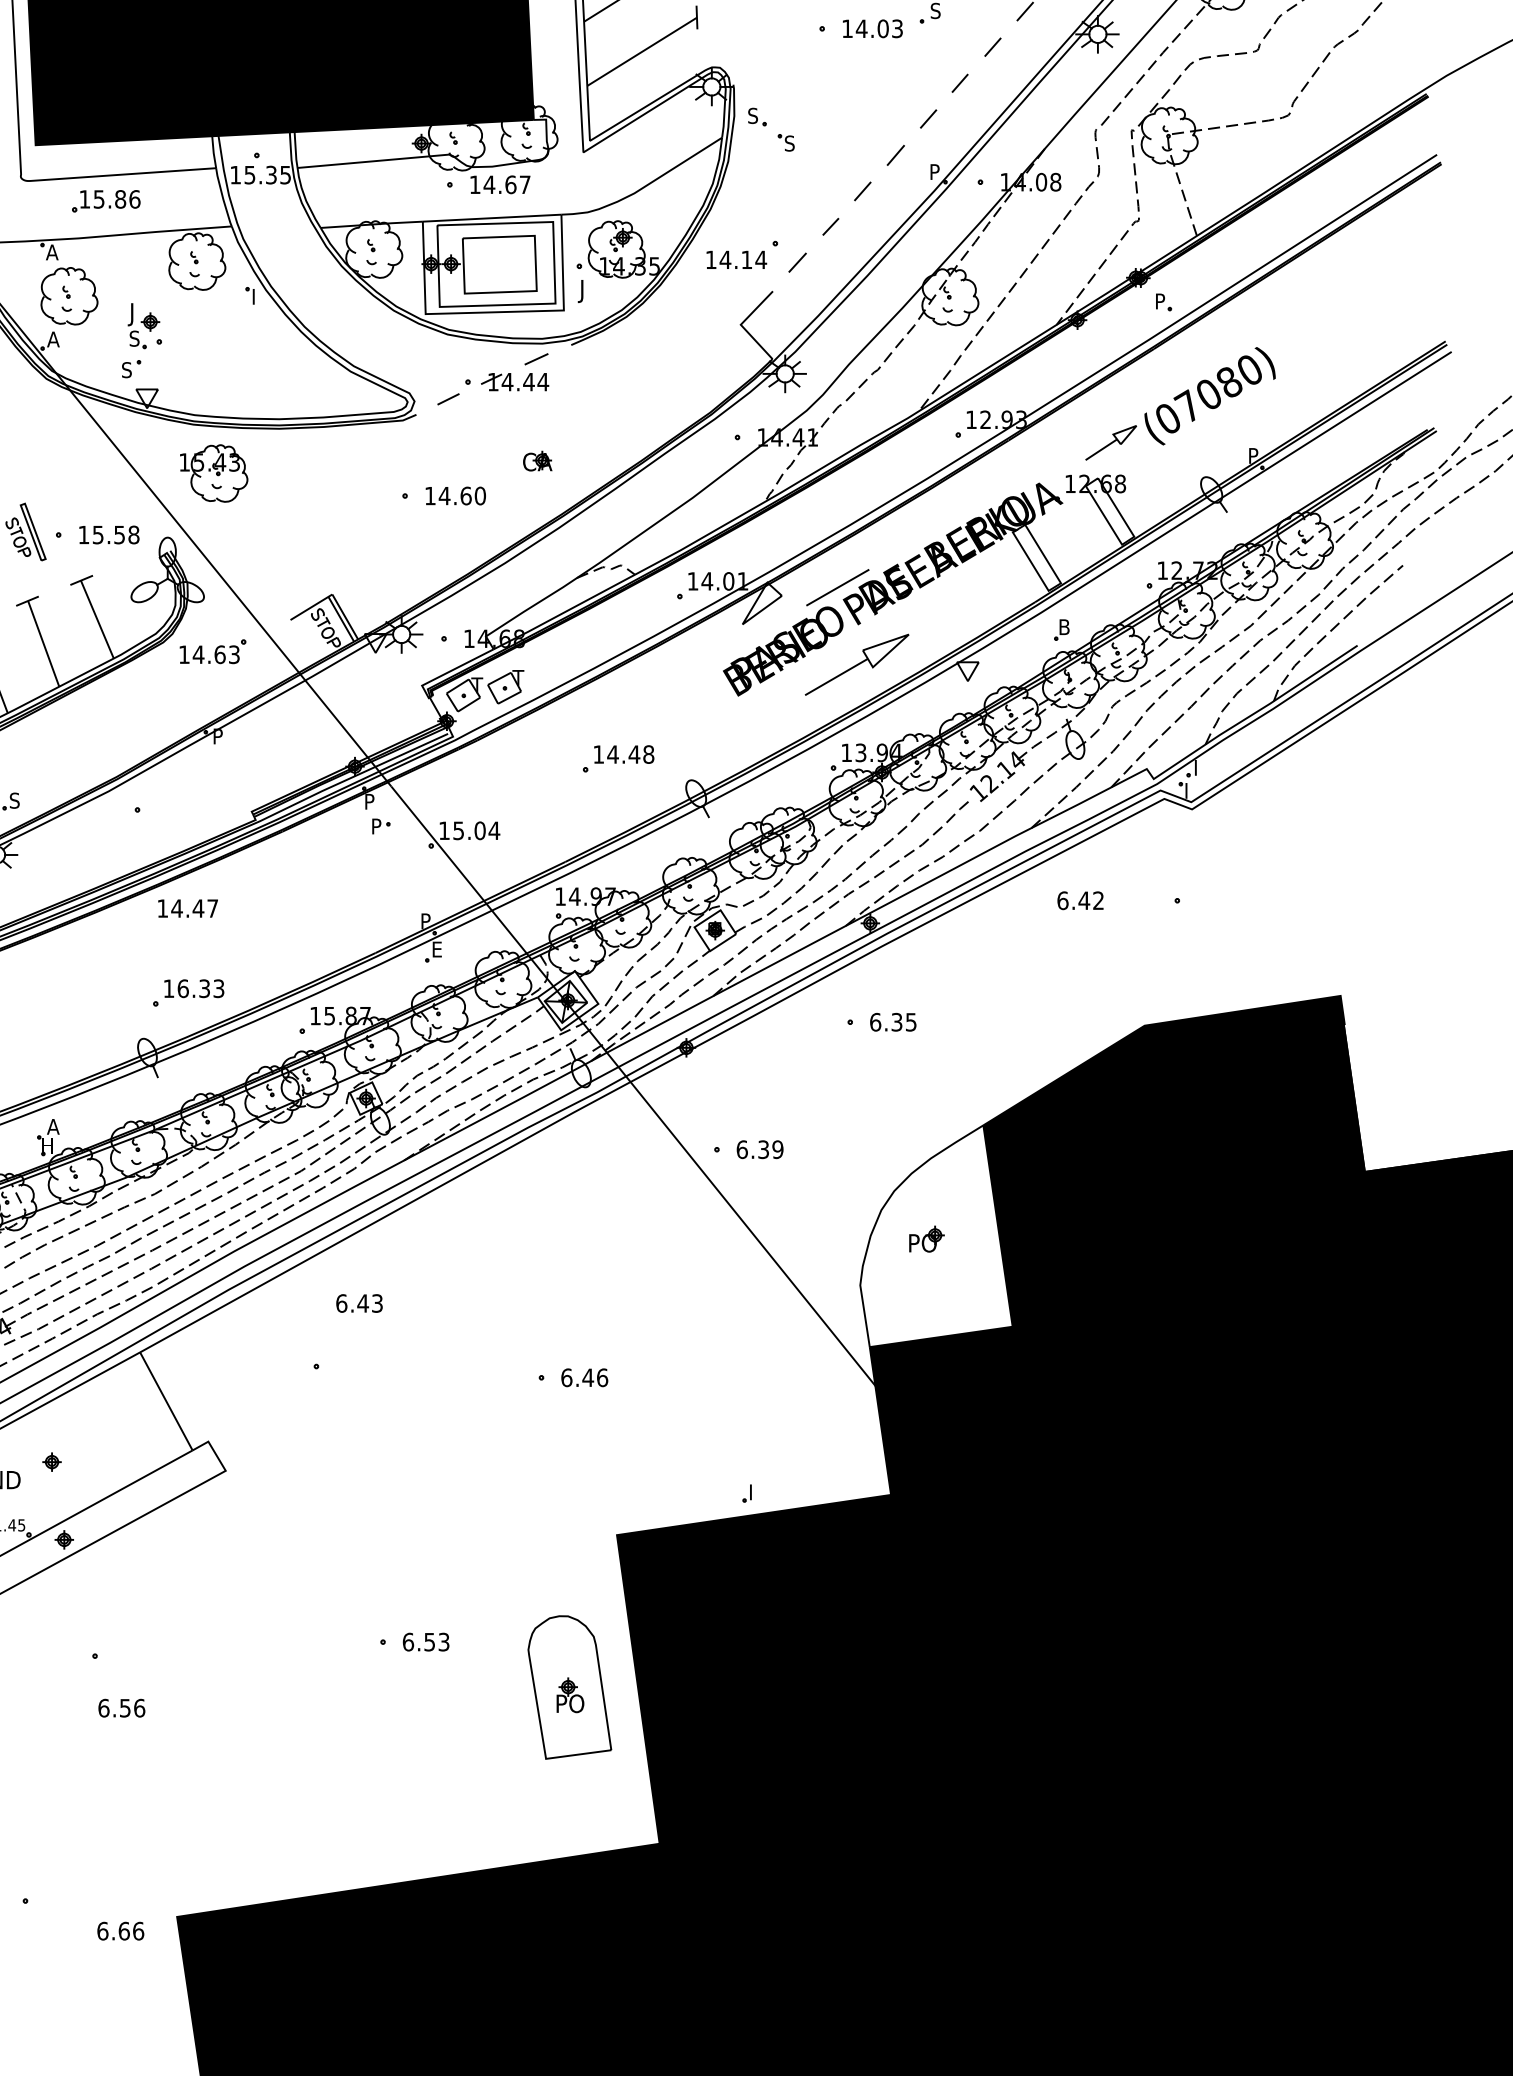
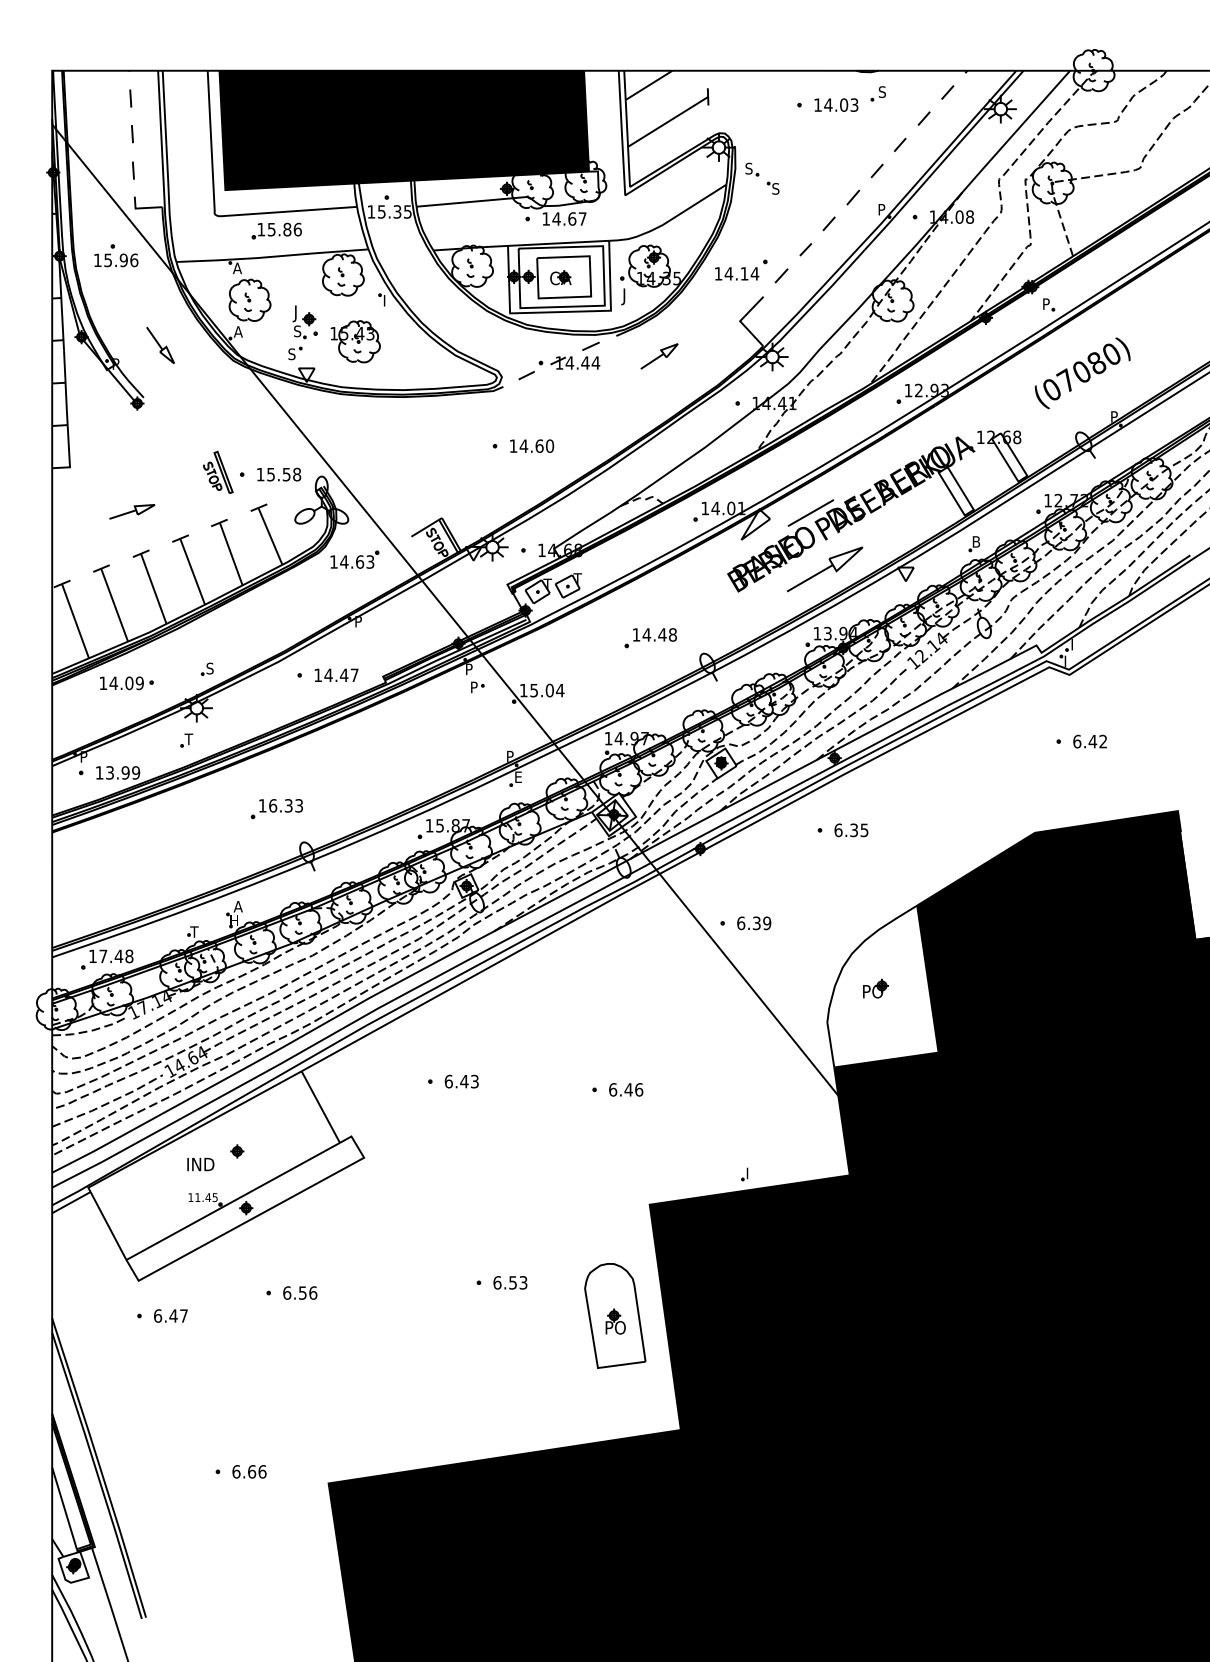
part: (1111, 443) -> (659, 356), moved
part: (537, 460) -> (560, 277), moved
part: (213, 473) -> (355, 341), moved
text: (1079, 900) -> (1089, 741), moved
text: (187, 907) -> (336, 674), moved
part: (187, 993) -> (276, 809), moved
text: (359, 1303) -> (461, 1081), moved
text: (122, 1707) -> (300, 1292), moved
text: (120, 1930) -> (249, 1471), moved

